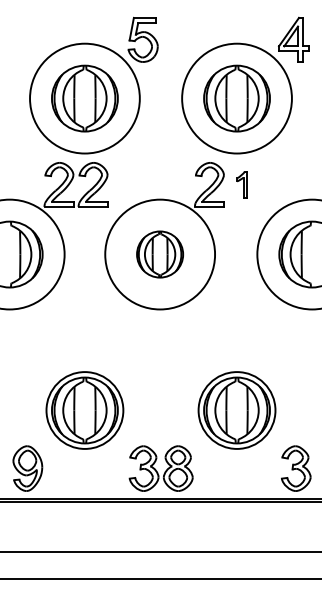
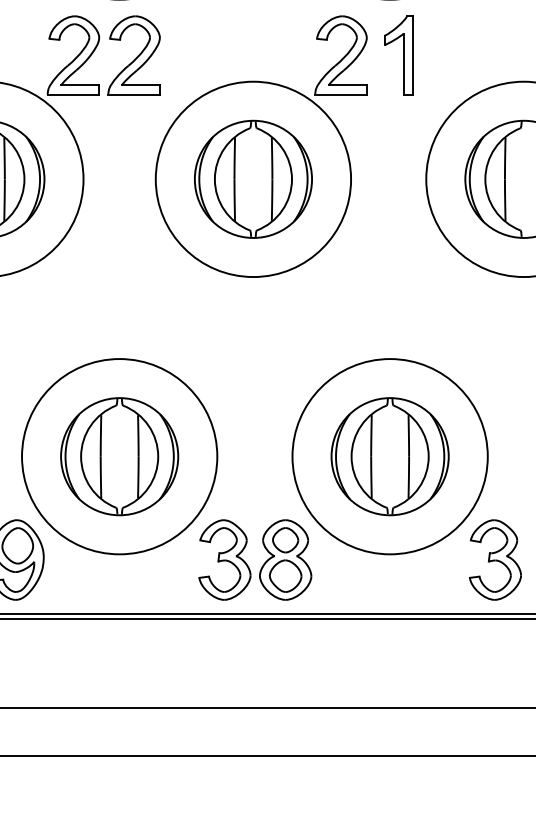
part: (241, 184) -> (398, 54), size x1.67
part: (159, 254) -> (252, 179), size x1.43
circle: (84, 410) -> (118, 456), size x1.43
circle: (236, 410) -> (389, 456), size x1.43

